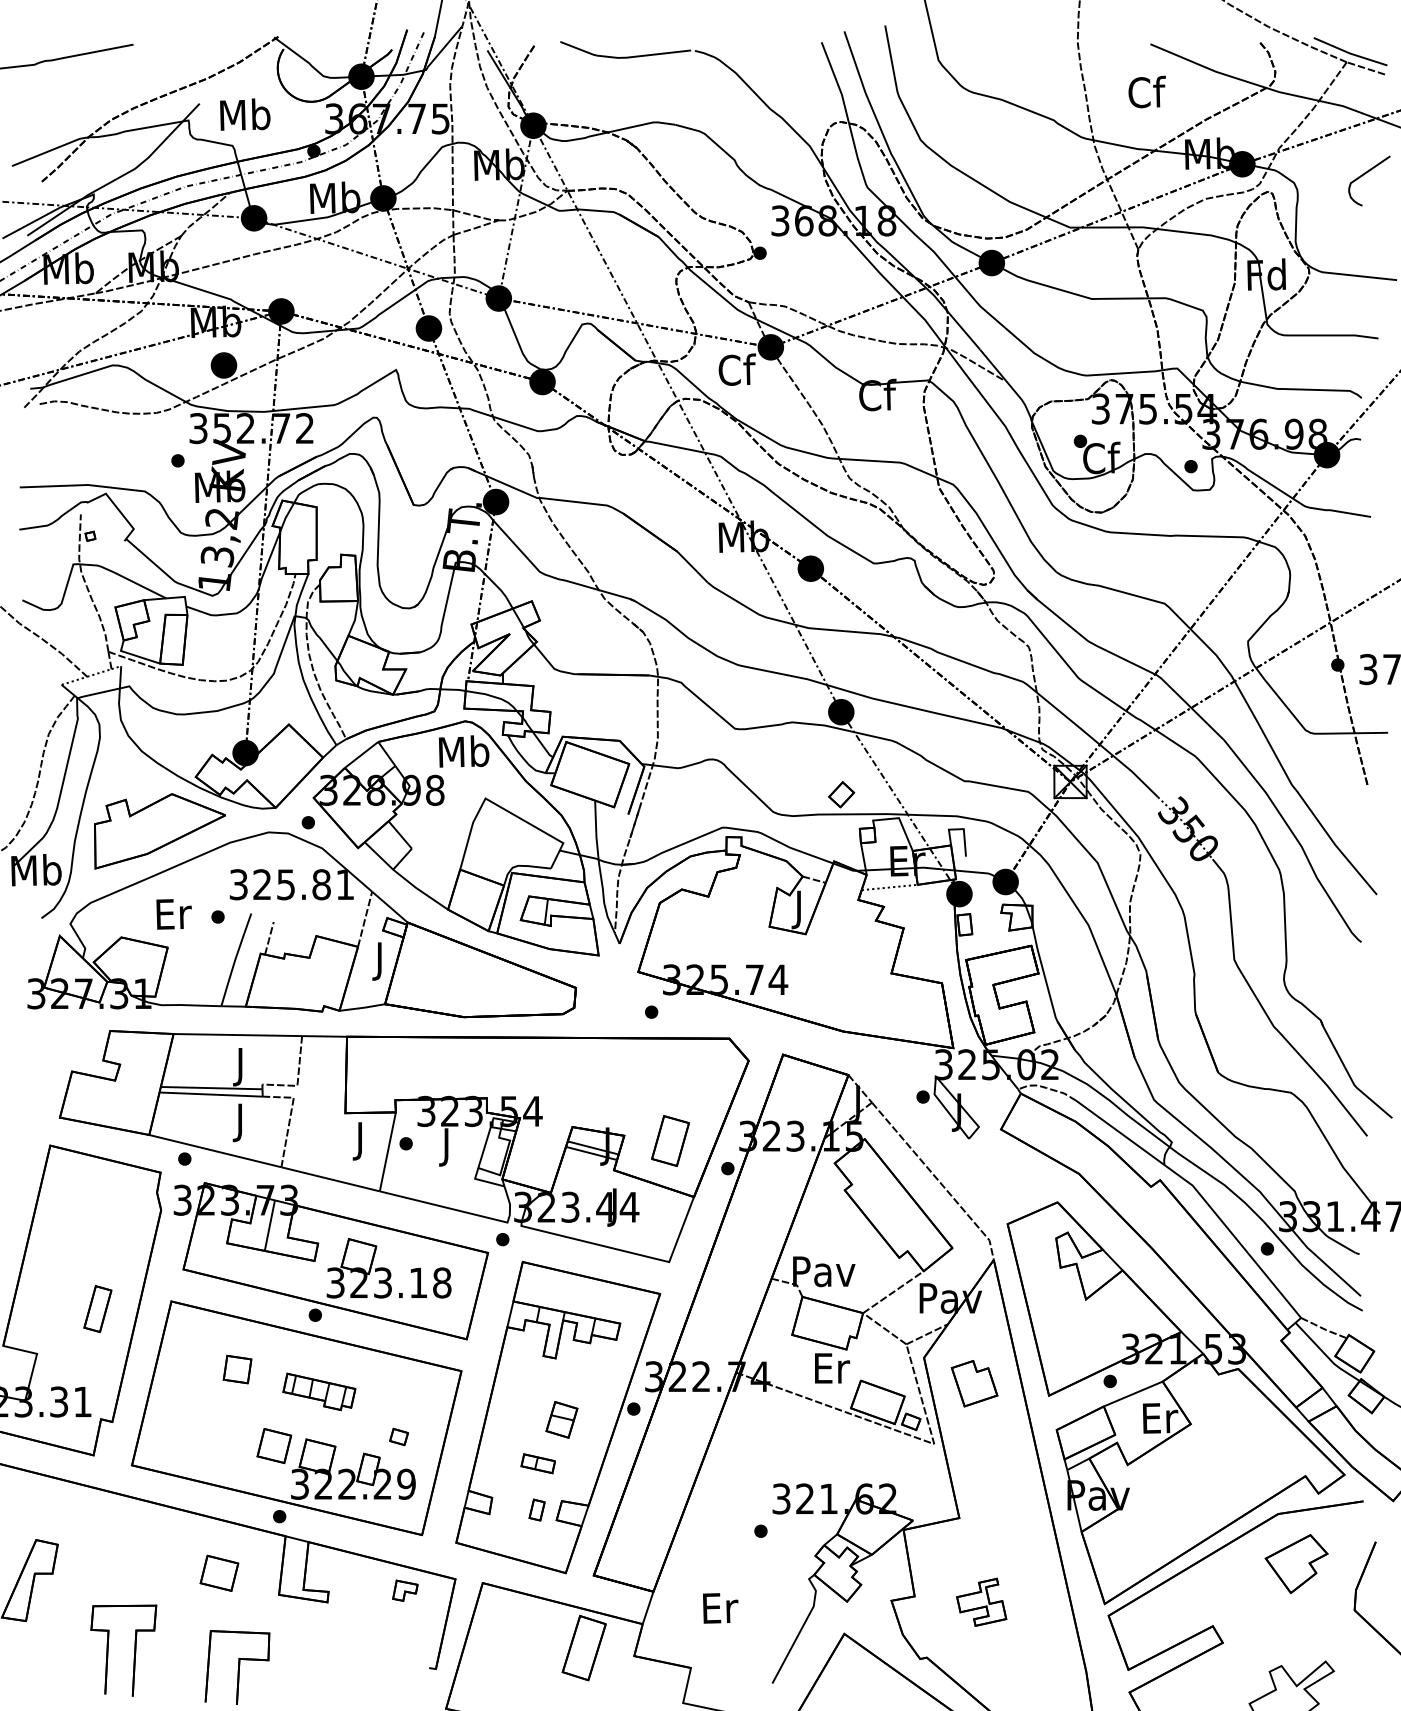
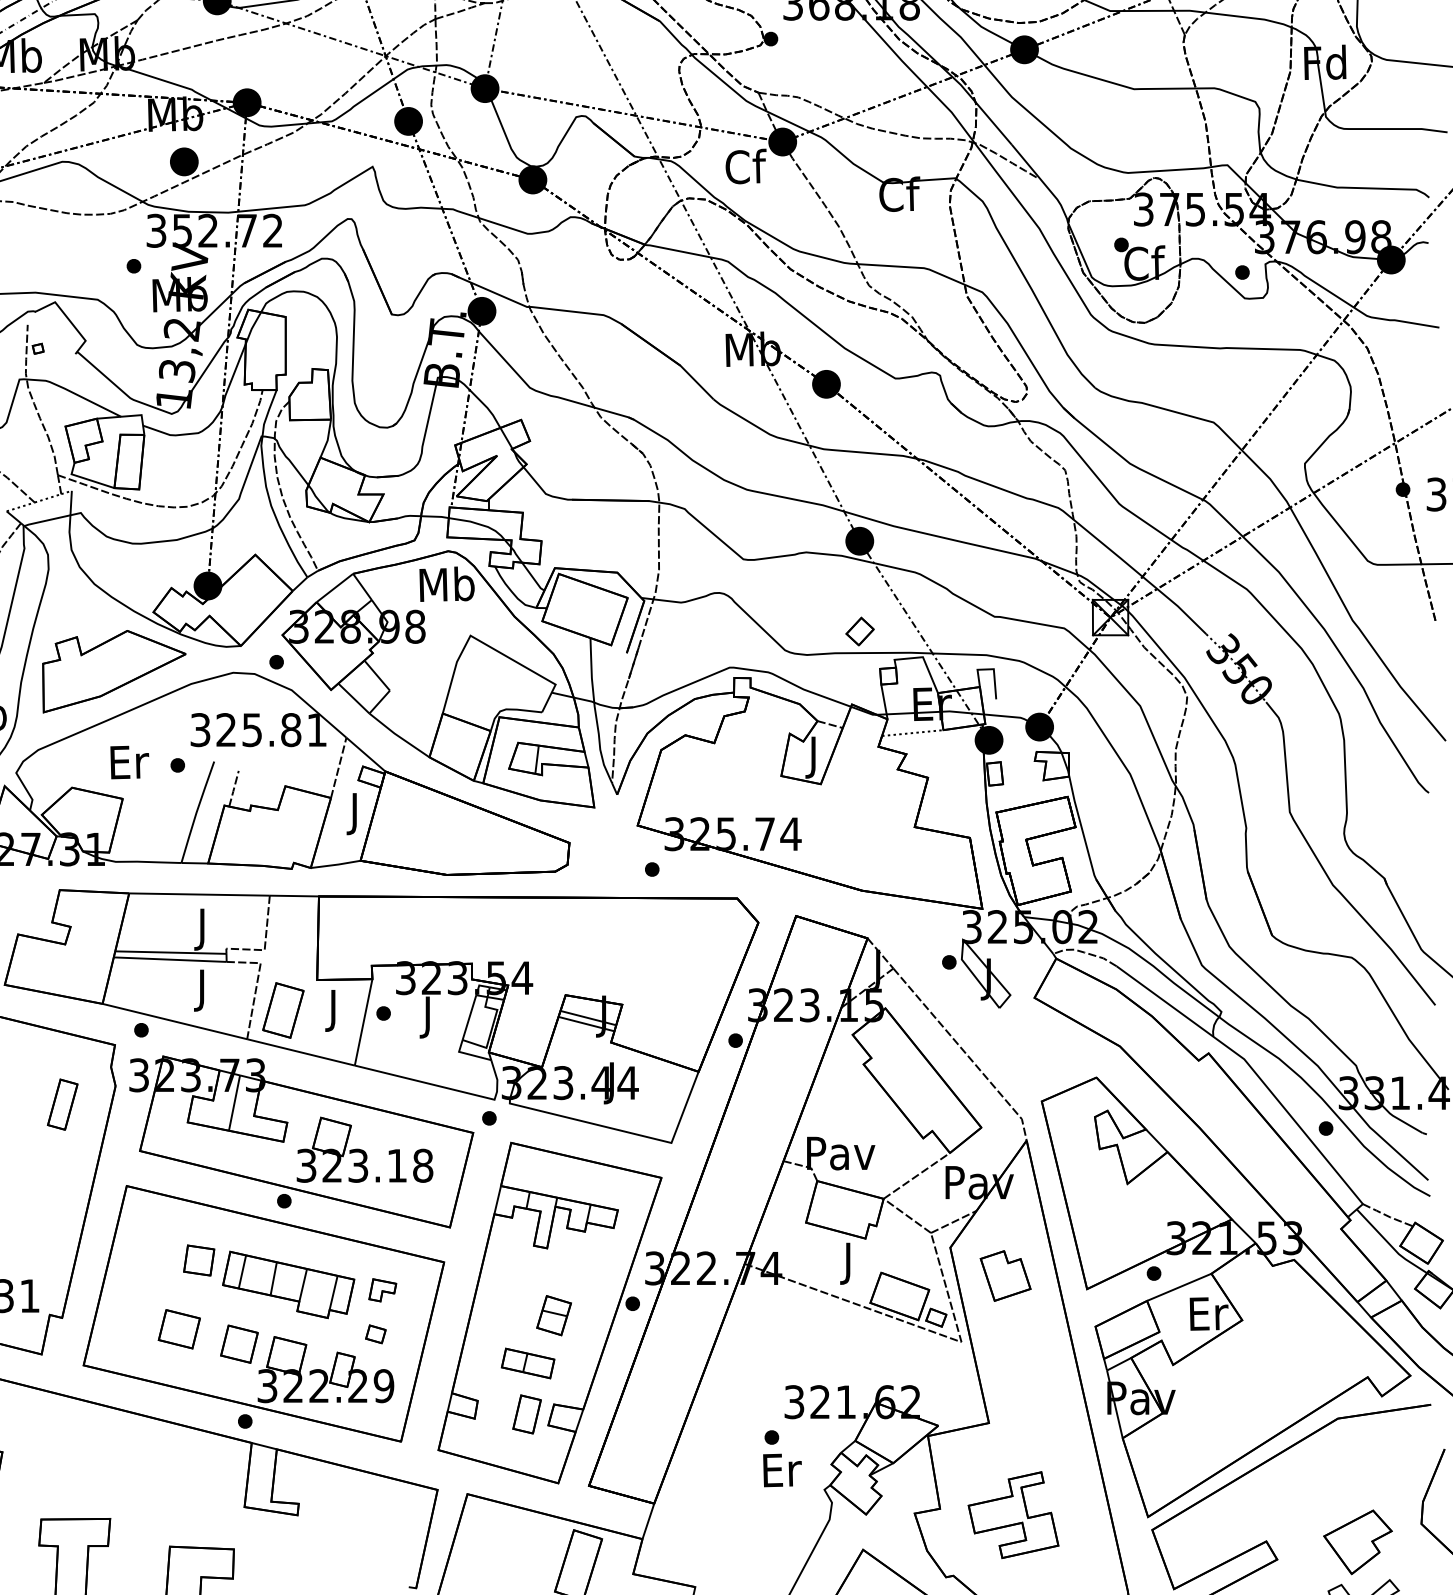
part: (670, 1140) -> (283, 1009), moved
part: (97, 1308) -> (62, 1104), moved
text: (832, 1372) -> (850, 1263), Er -> J
part: (319, 1391) -> (288, 1284), size x1.67
part: (538, 1463) -> (528, 1363), size x1.43
part: (536, 1509) -> (526, 1413), size x1.67
part: (1296, 1564) -> (1357, 1542), moved
part: (219, 1572) -> (179, 1328), moved
part: (405, 1590) -> (382, 1290), moved
part: (981, 1602) -> (1013, 1515), size x1.67
text: (720, 1608) -> (782, 1470), moved

